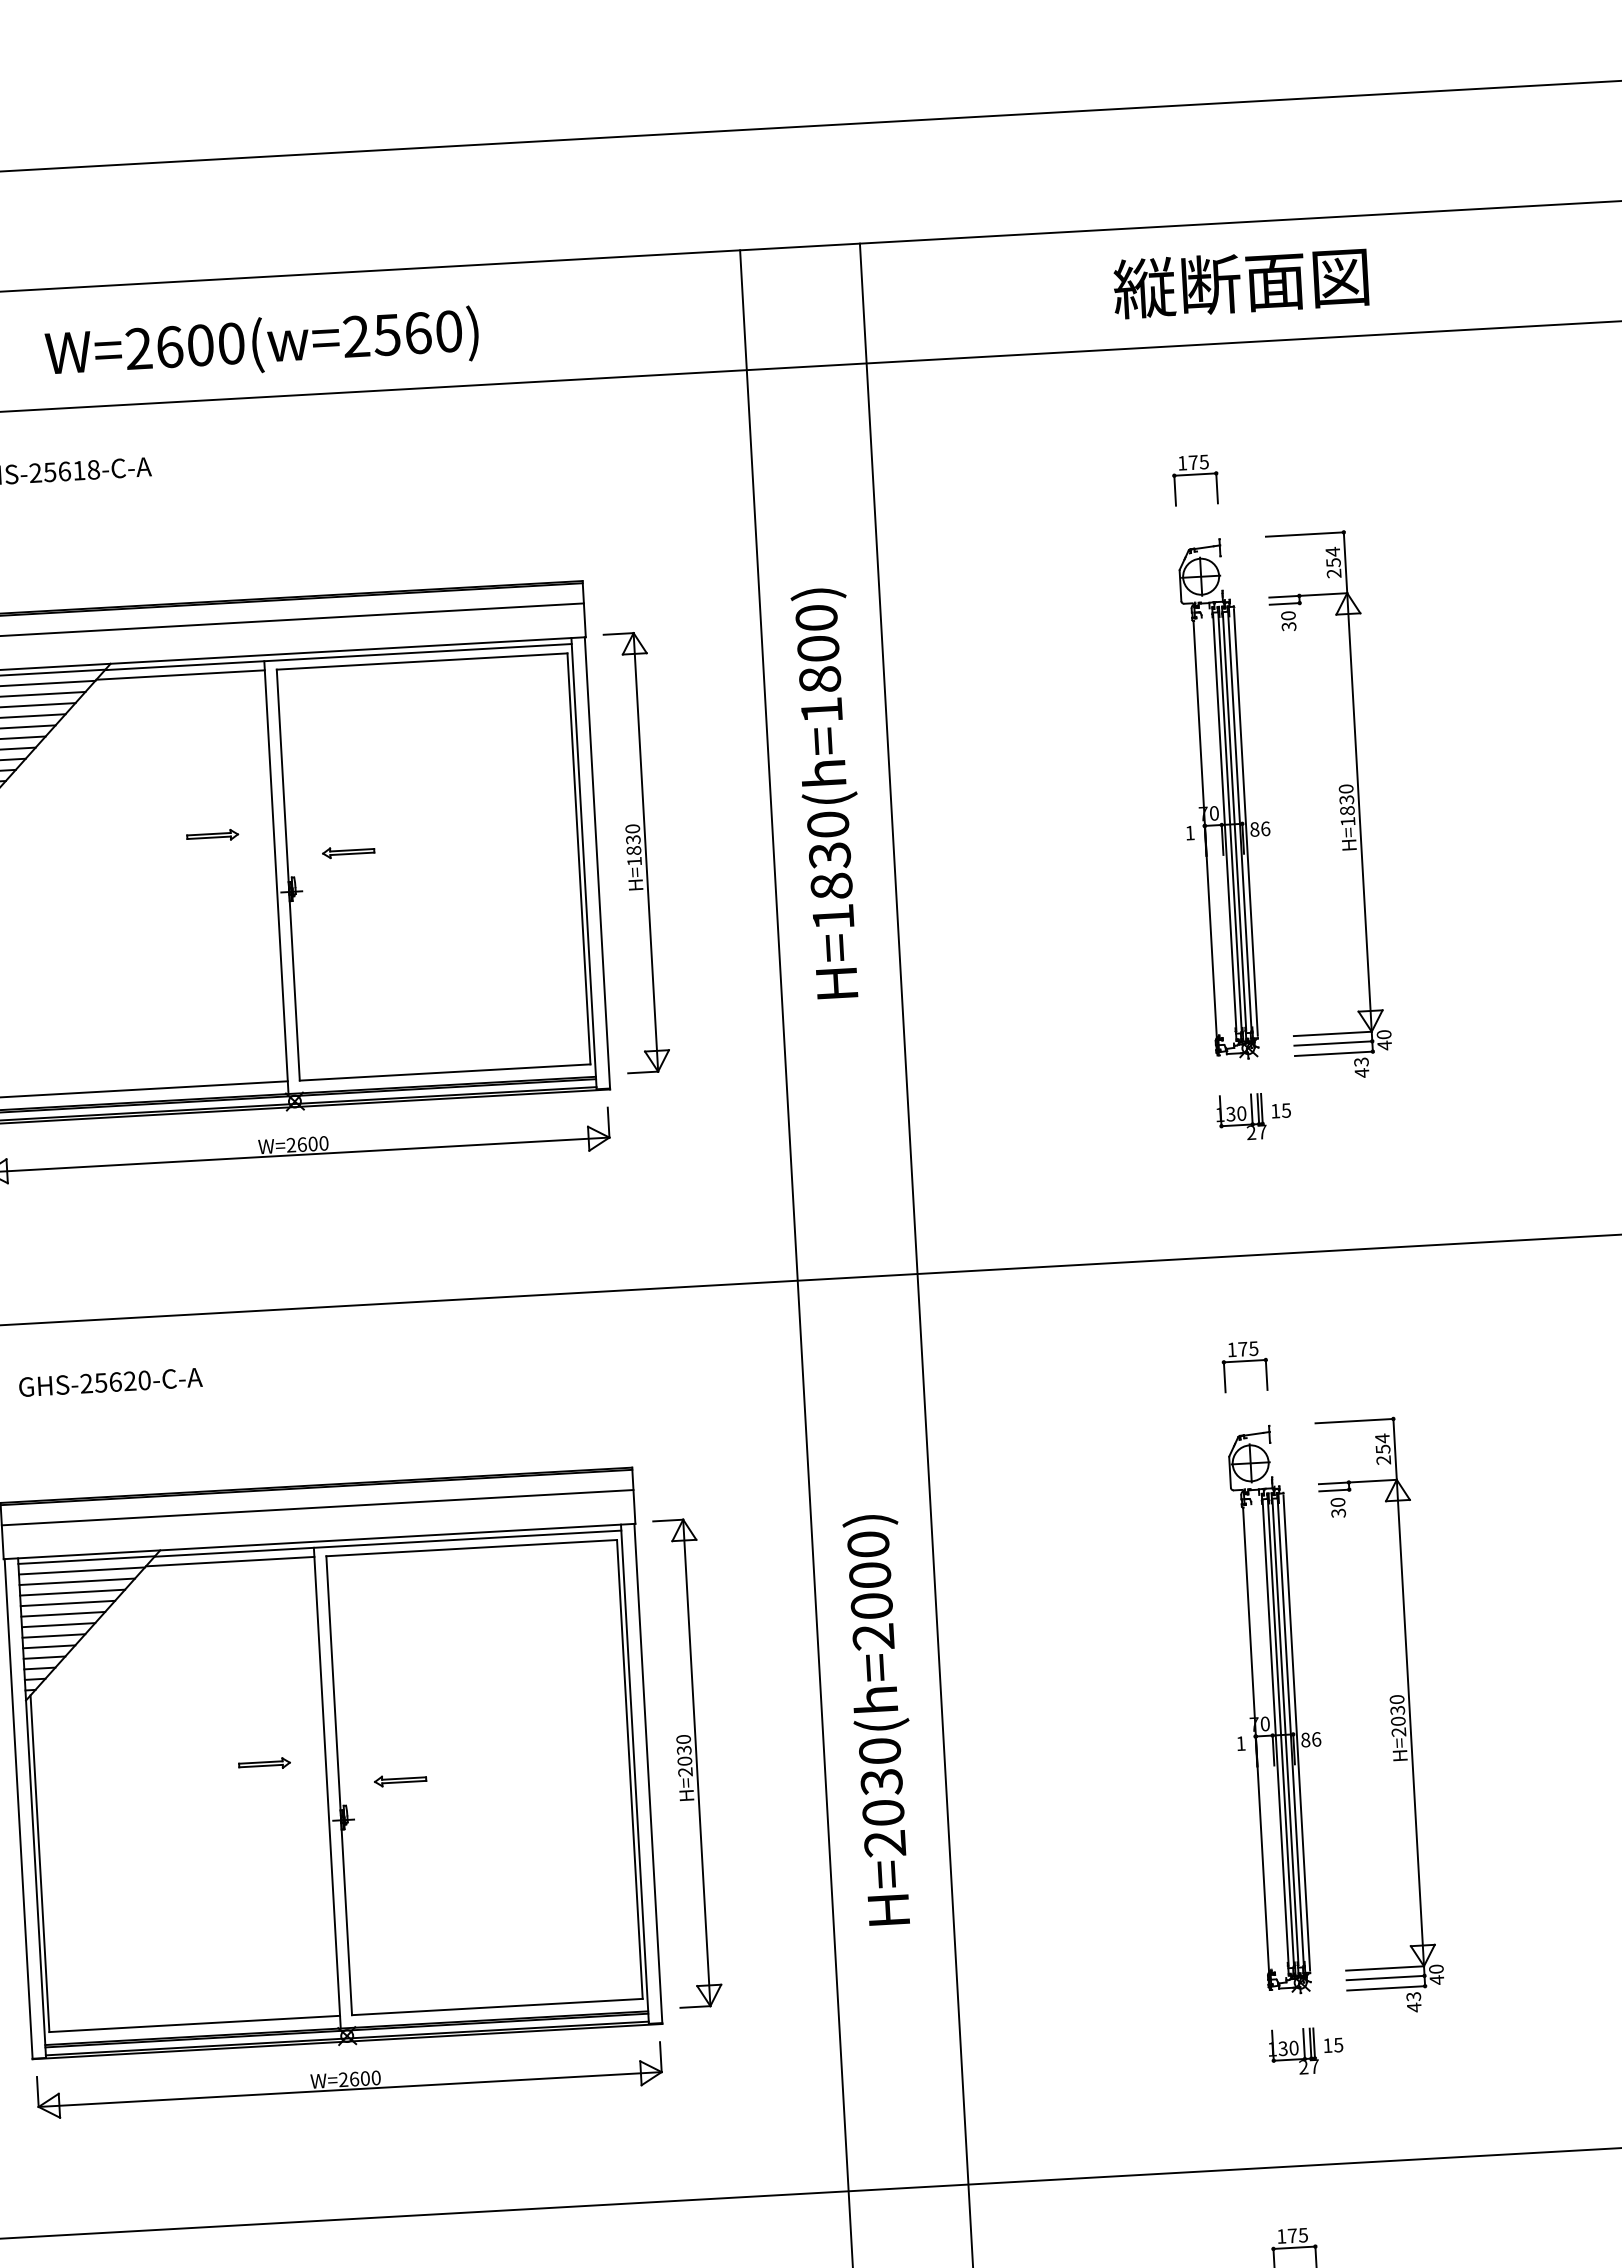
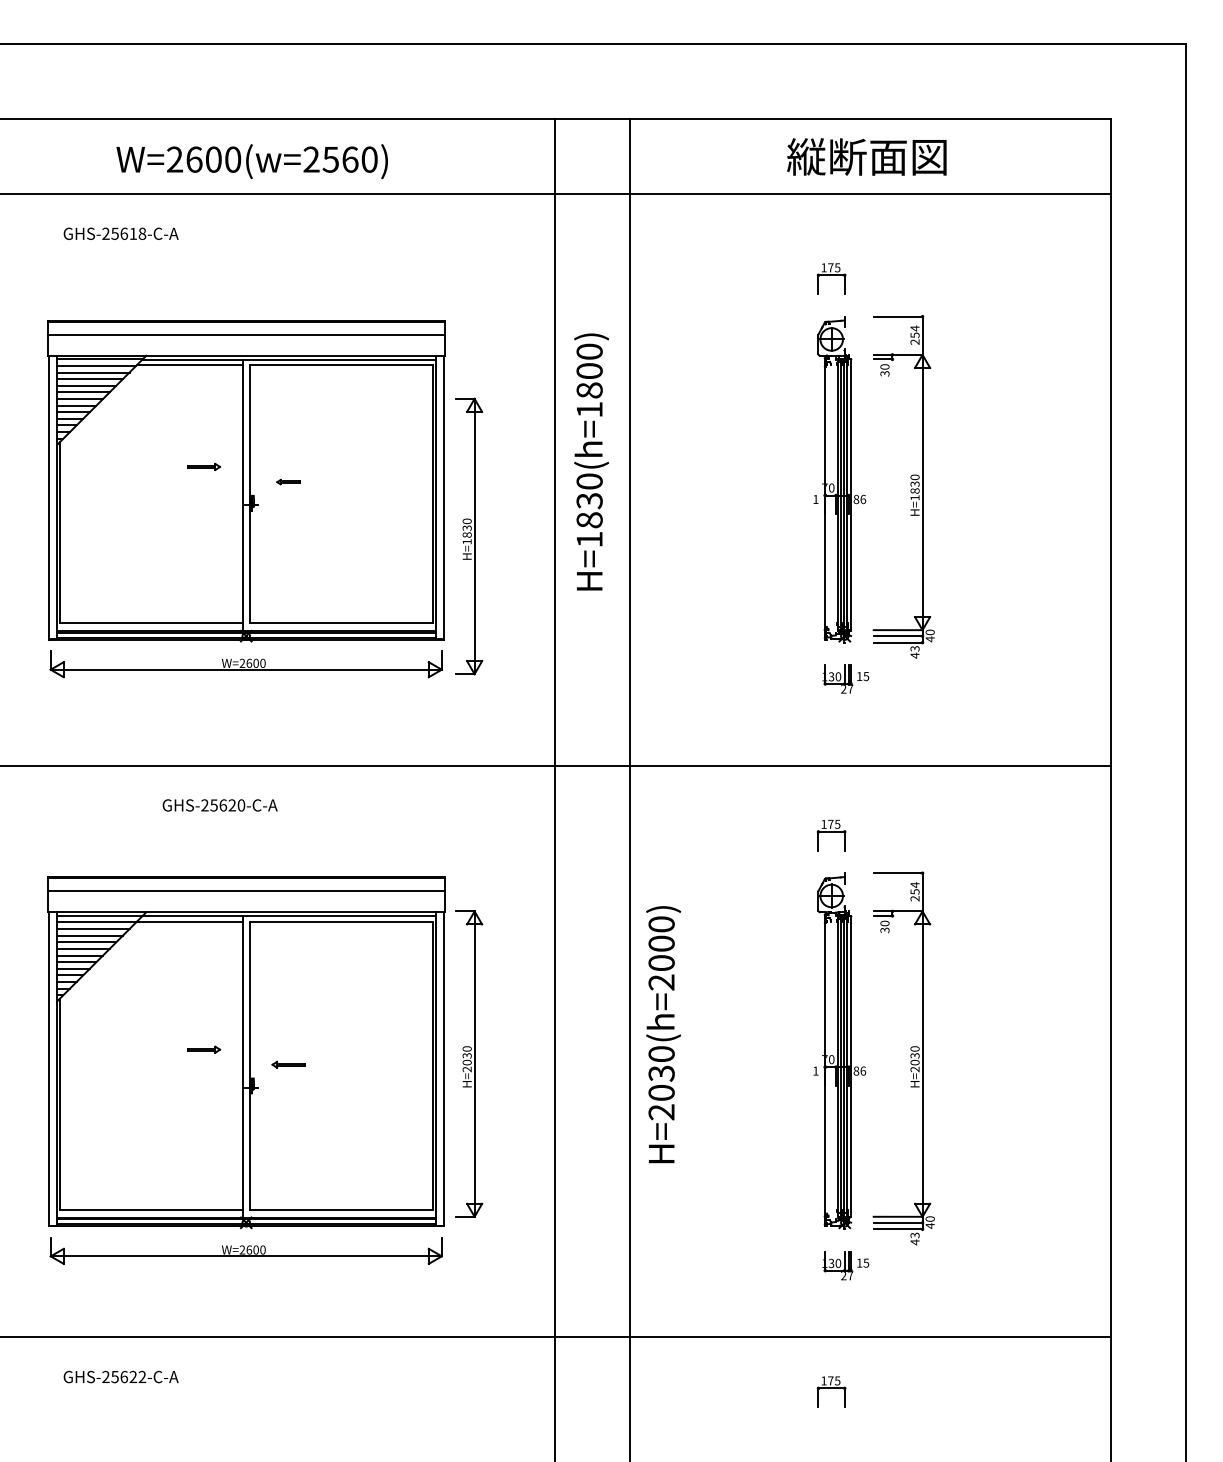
part: (348, 852) -> (288, 482), size x0.7
part: (637, 852) -> (469, 536), moved
text: (109, 1382) -> (219, 805), moved
text: (881, 1719) -> (663, 1034), moved

